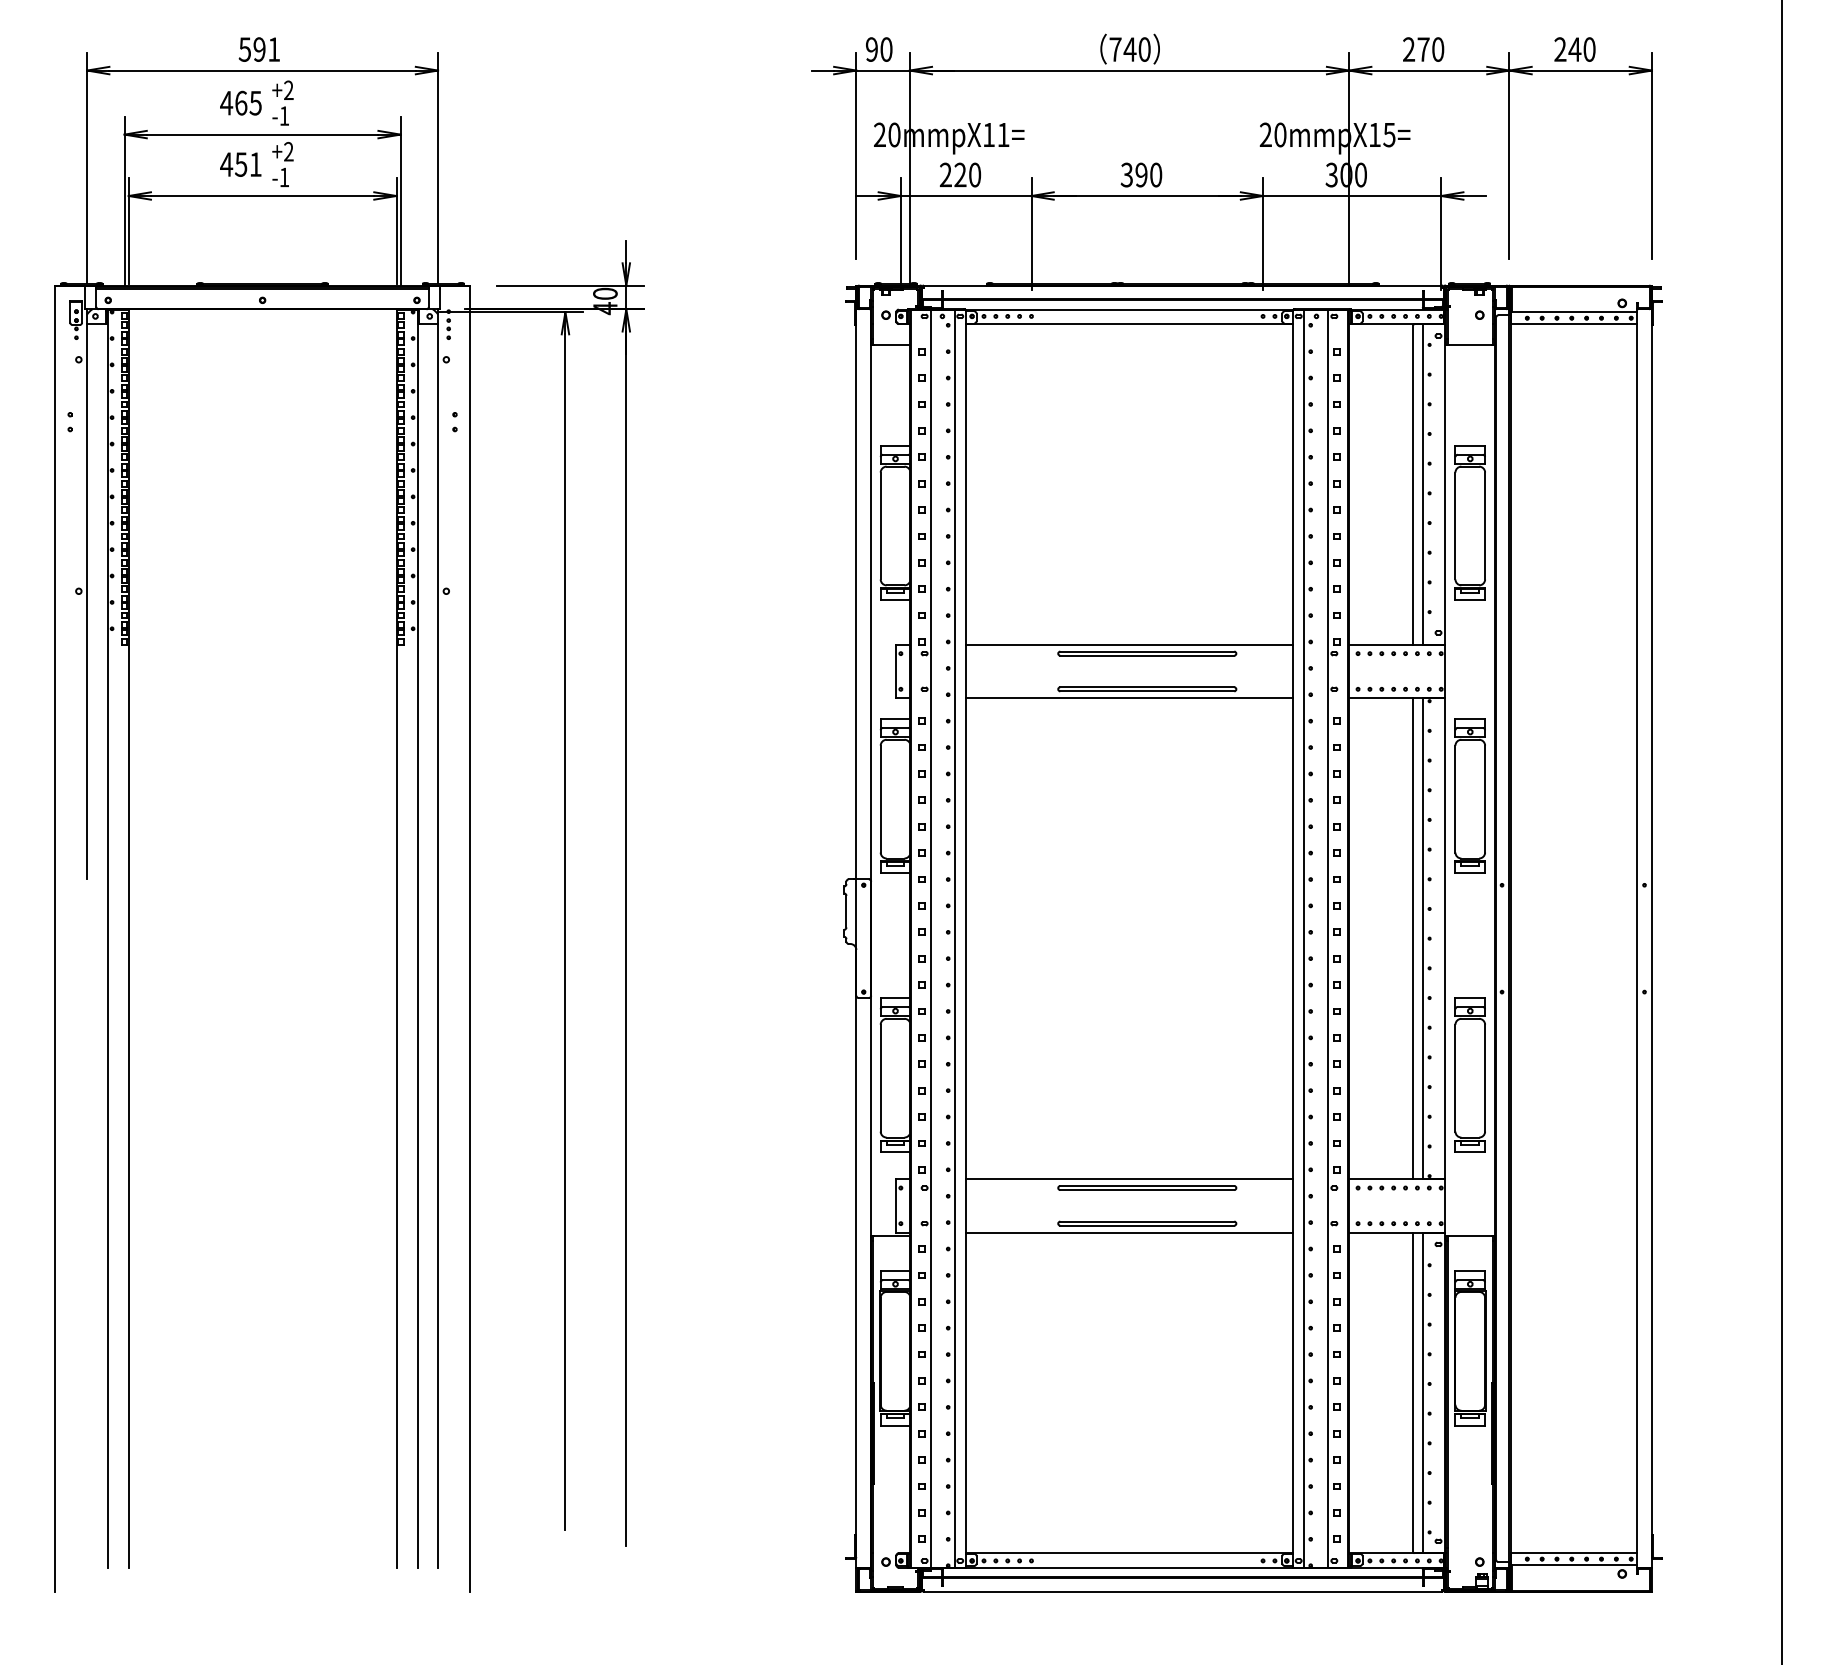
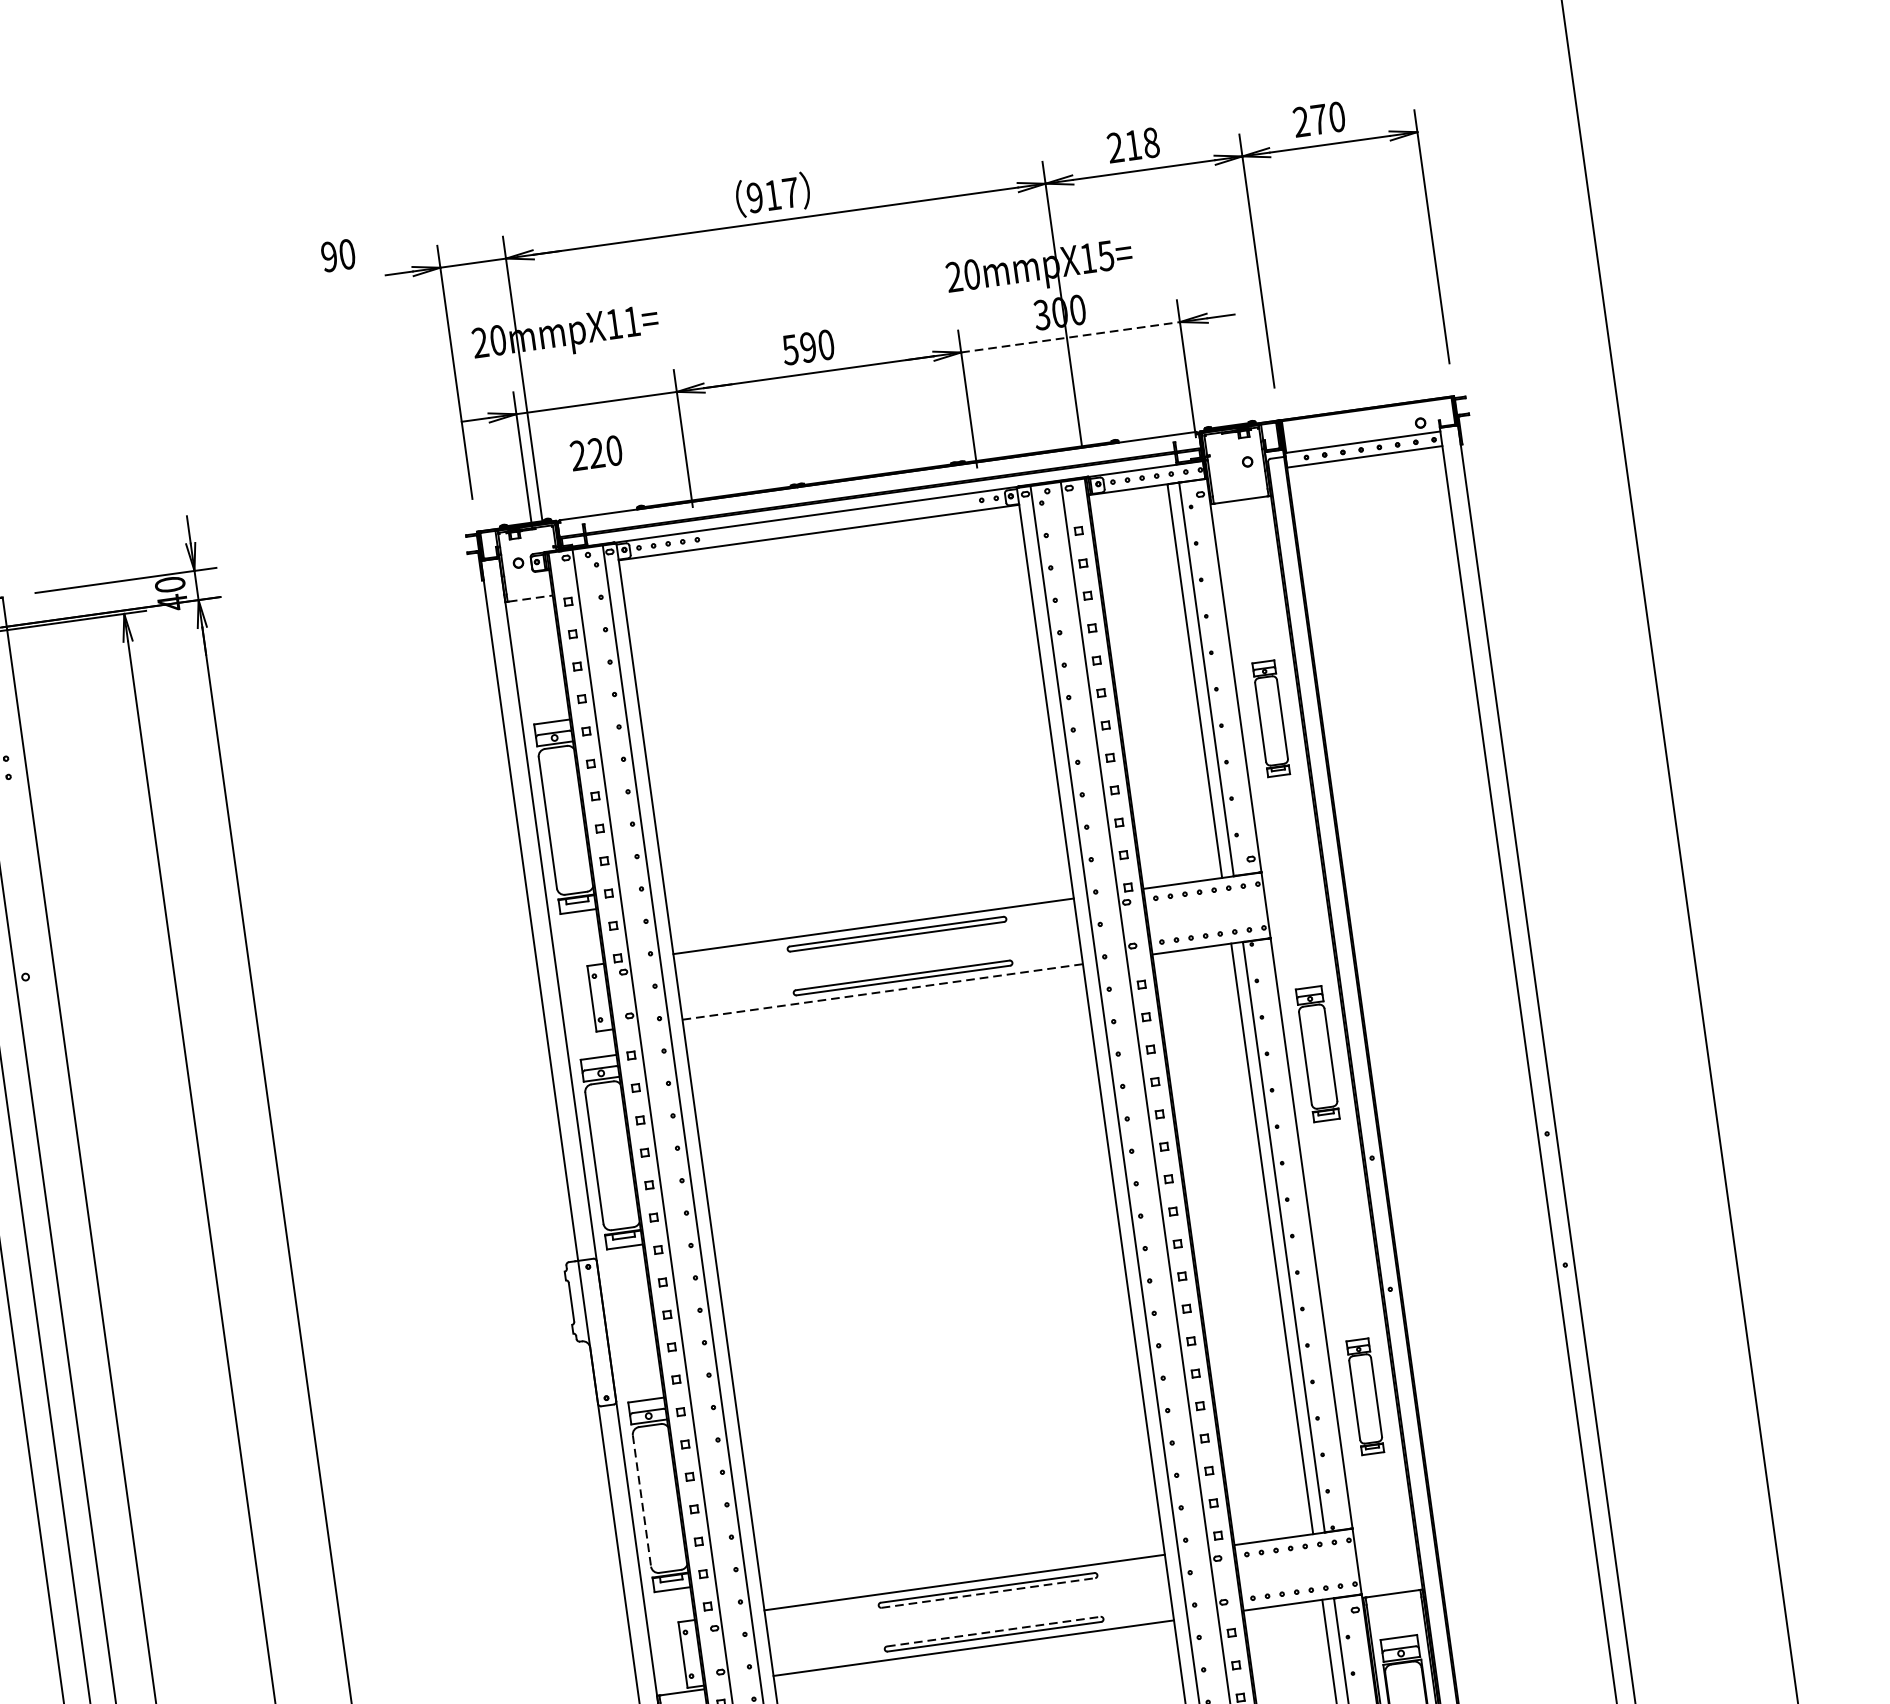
text: (879, 49) -> (338, 255), moved
text: (1129, 49) -> (772, 195), 740 -> 917
text: (1430, 49) -> (1141, 144), 270 -> 218
text: (1574, 49) -> (1318, 119), 240 -> 270
text: (959, 174) -> (595, 452), moved
text: (1126, 174) -> (789, 349), 390 -> 590
line: (1352, 196) -> (1071, 337), solid -> dashed
line: (891, 344) -> (530, 598), solid -> dashed
part: (1469, 522) -> (1270, 718), size x0.6
line: (1129, 698) -> (882, 992), solid -> dashed
part: (1469, 795) -> (1316, 1053), size x0.7
part: (1469, 1074) -> (1364, 1396), size x0.6
line: (880, 1078) -> (641, 1501), solid -> dashed
line: (1147, 1190) -> (988, 1593), solid -> dashed
line: (1147, 1221) -> (994, 1631), solid -> dashed

